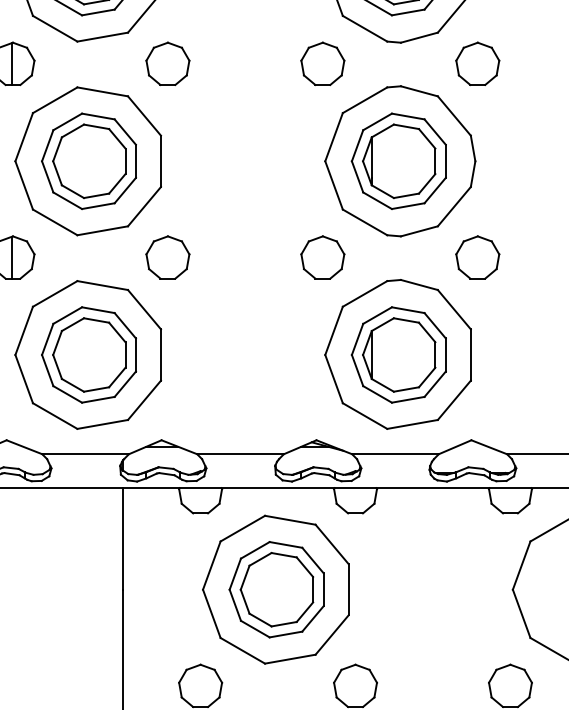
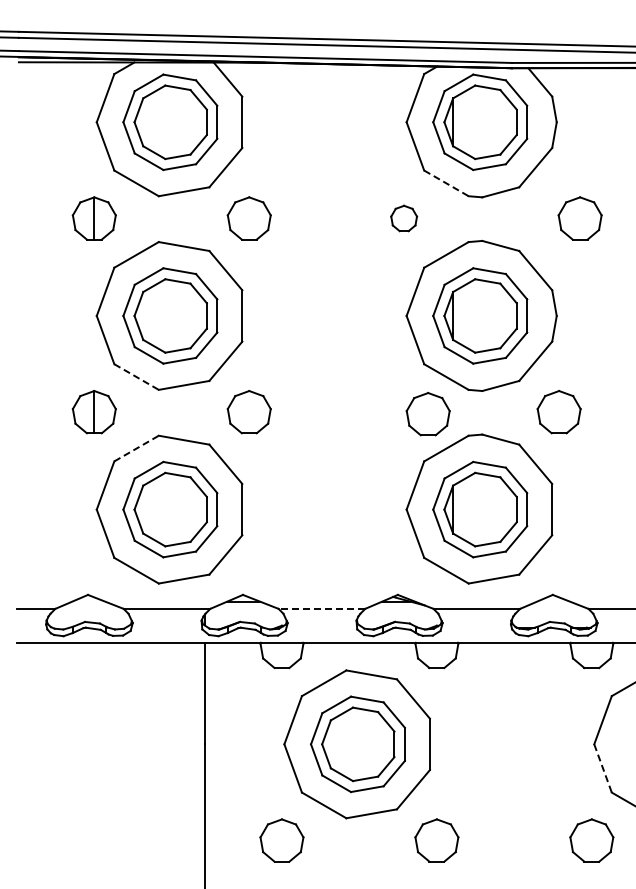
line: (365, 28) -> (446, 183), solid -> dashed
part: (322, 63) -> (403, 218), size x0.6
part: (477, 63) -> (579, 218), moved
line: (55, 222) -> (136, 377), solid -> dashed
part: (322, 257) -> (427, 414), moved
line: (55, 293) -> (136, 448), solid -> dashed
line: (240, 453) -> (321, 608), solid -> dashed
line: (522, 613) -> (603, 768), solid -> dashed

